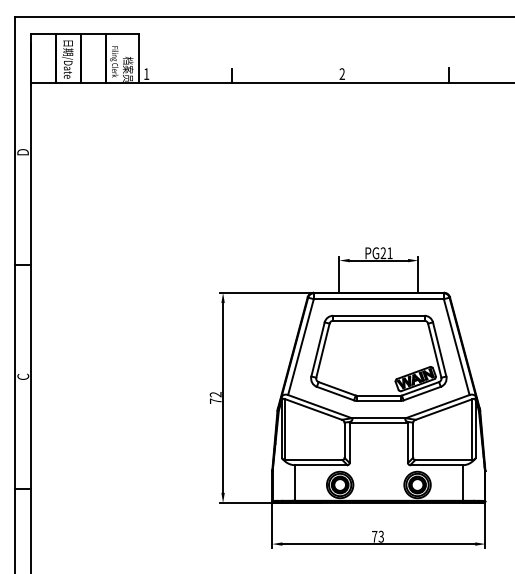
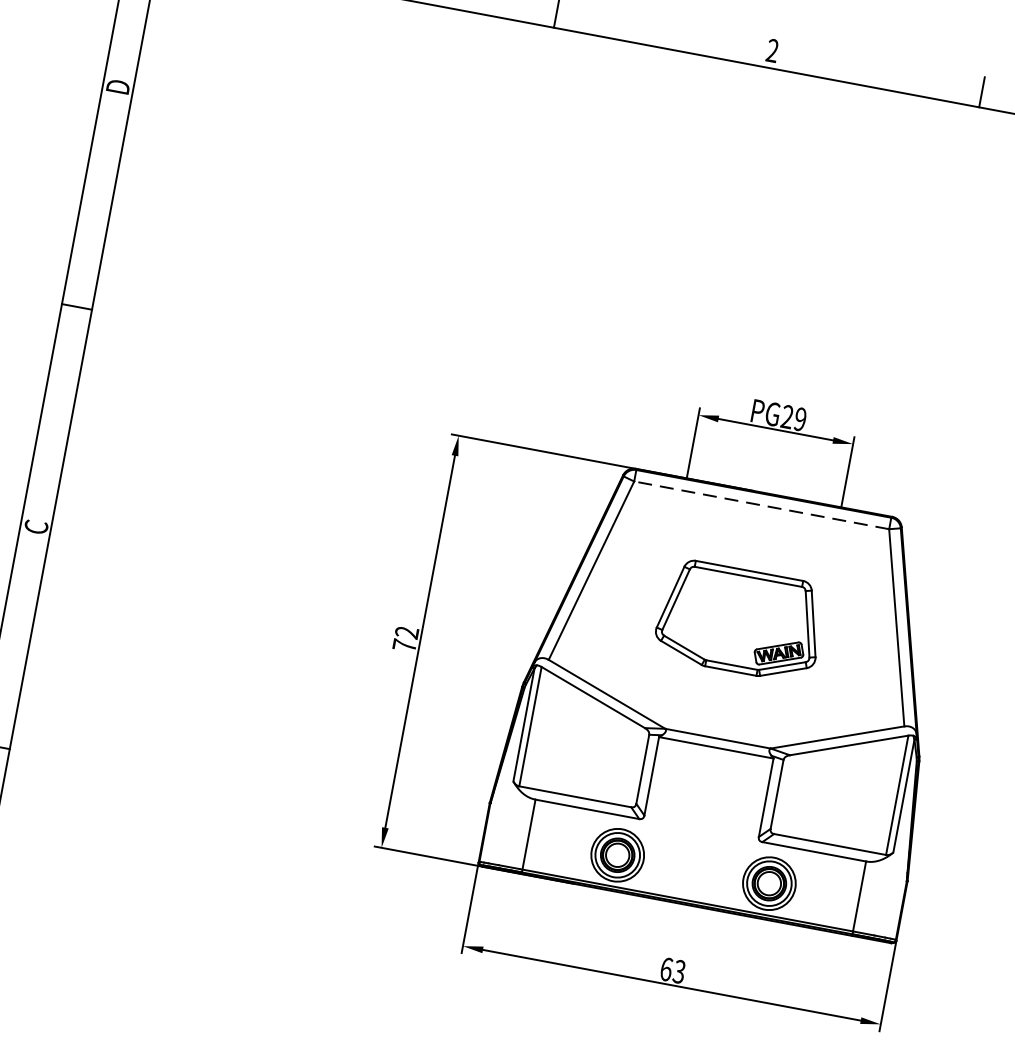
text: (389, 253) -> (799, 419), PG21 -> PG29
line: (378, 299) -> (760, 505), solid -> dashed
part: (378, 357) -> (739, 619), size x0.6
text: (374, 536) -> (666, 968), 73 -> 63

